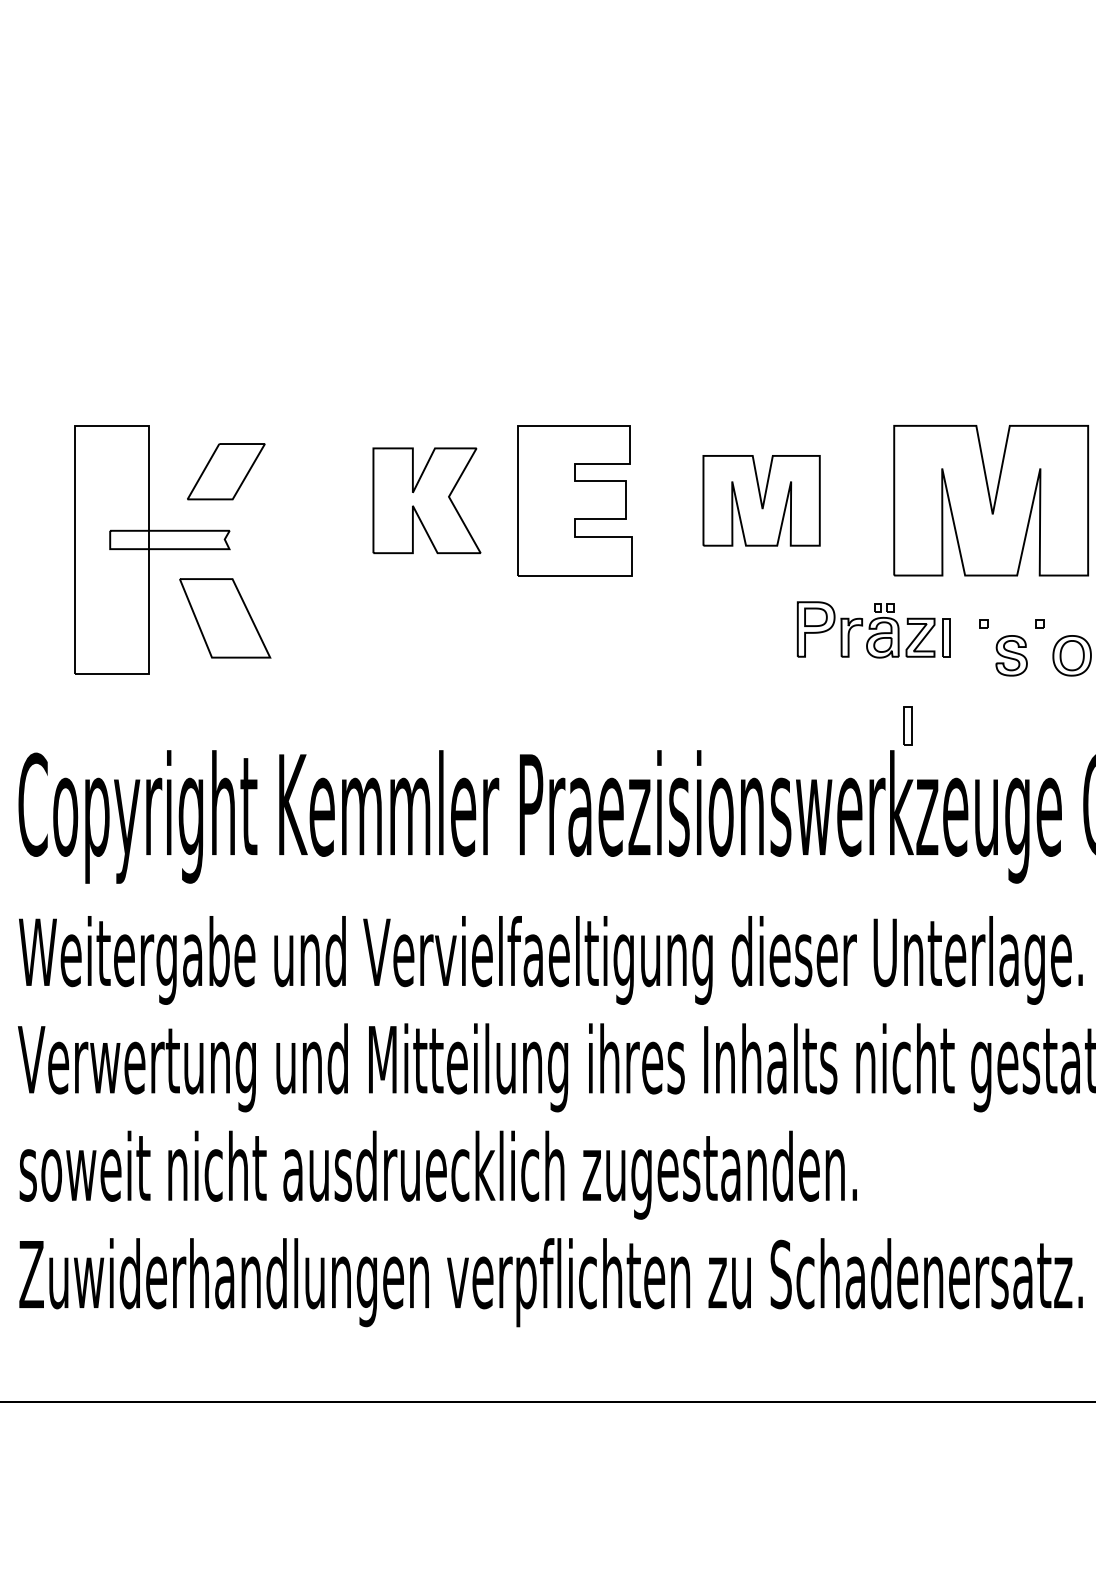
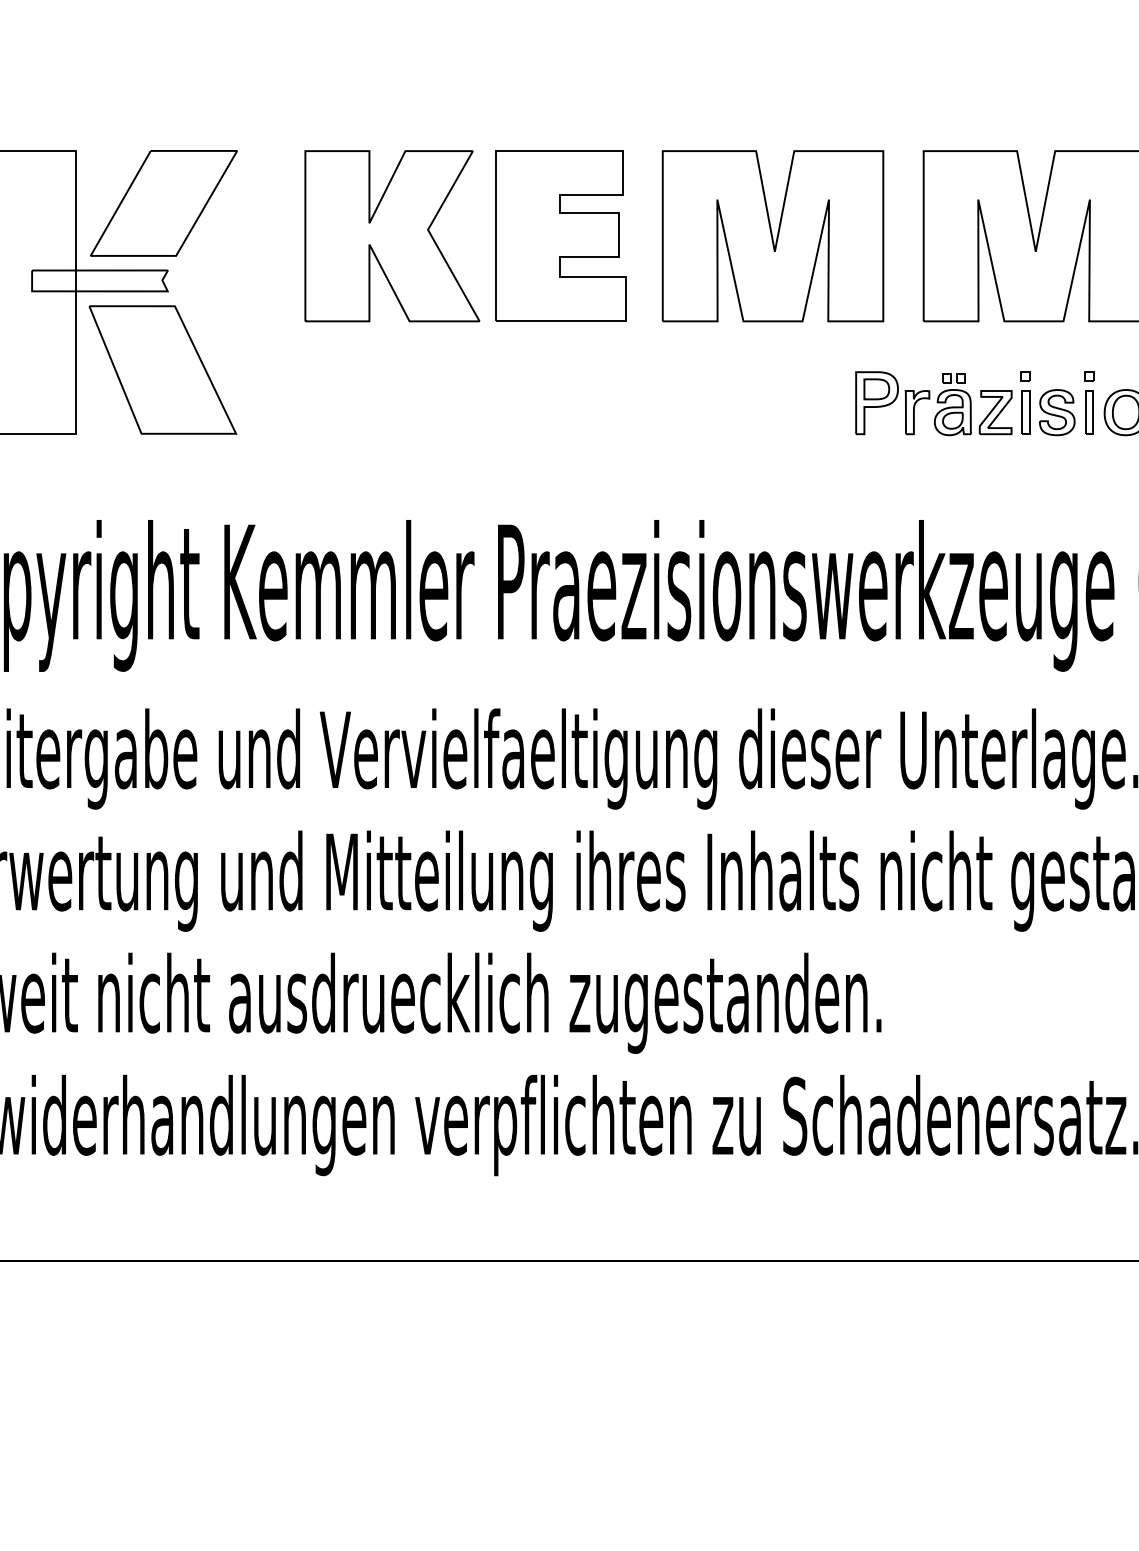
part: (226, 471) -> (164, 203), size x1.67
part: (426, 500) -> (391, 236), size x1.43
part: (761, 500) -> (772, 236), size x1.67
part: (224, 618) -> (162, 370), size x1.43
part: (873, 629) -> (942, 403), moved
part: (907, 725) -> (1088, 412), moved

